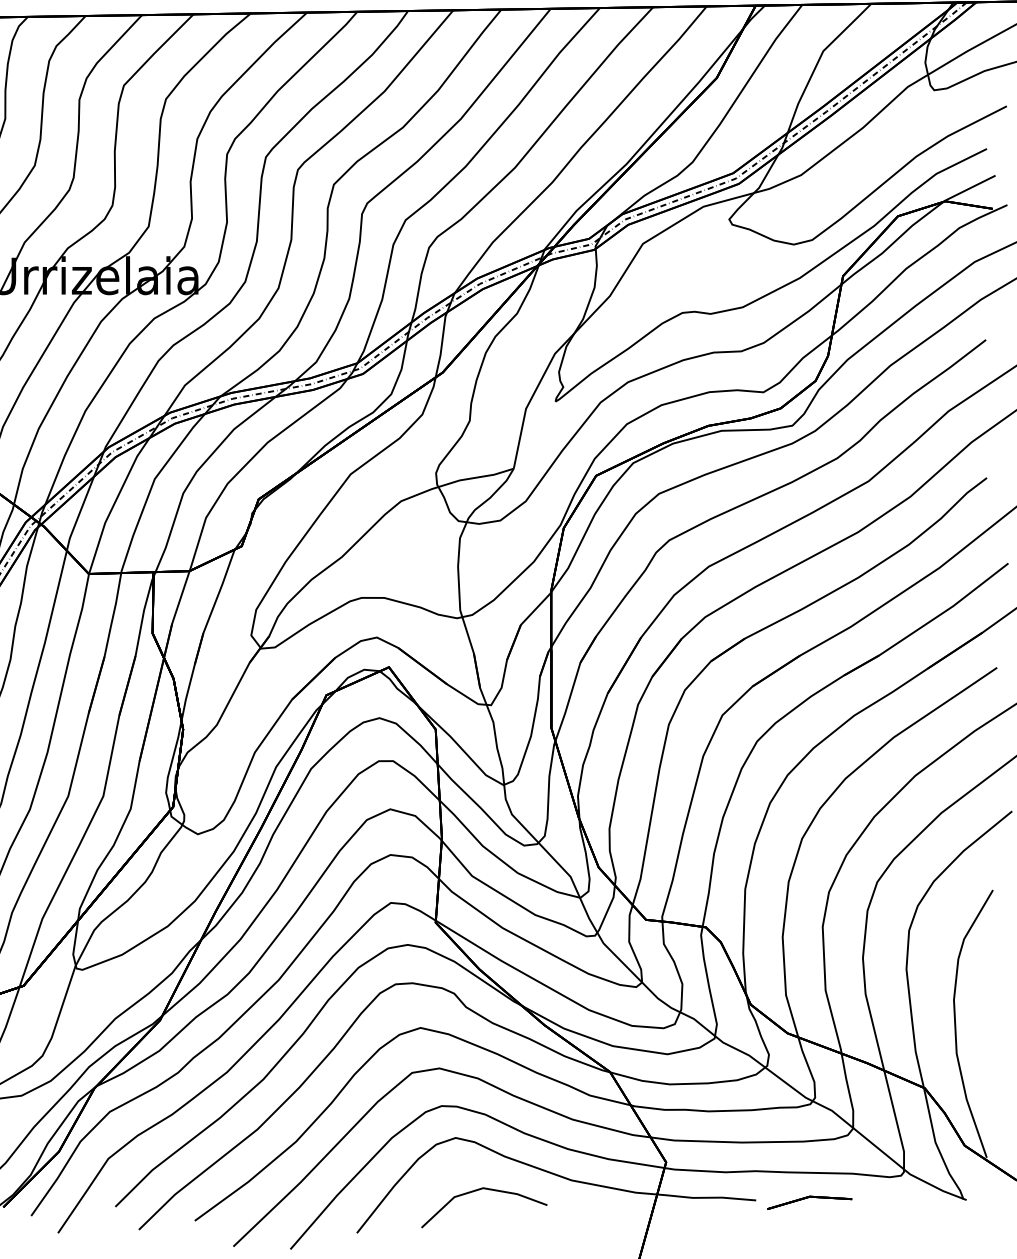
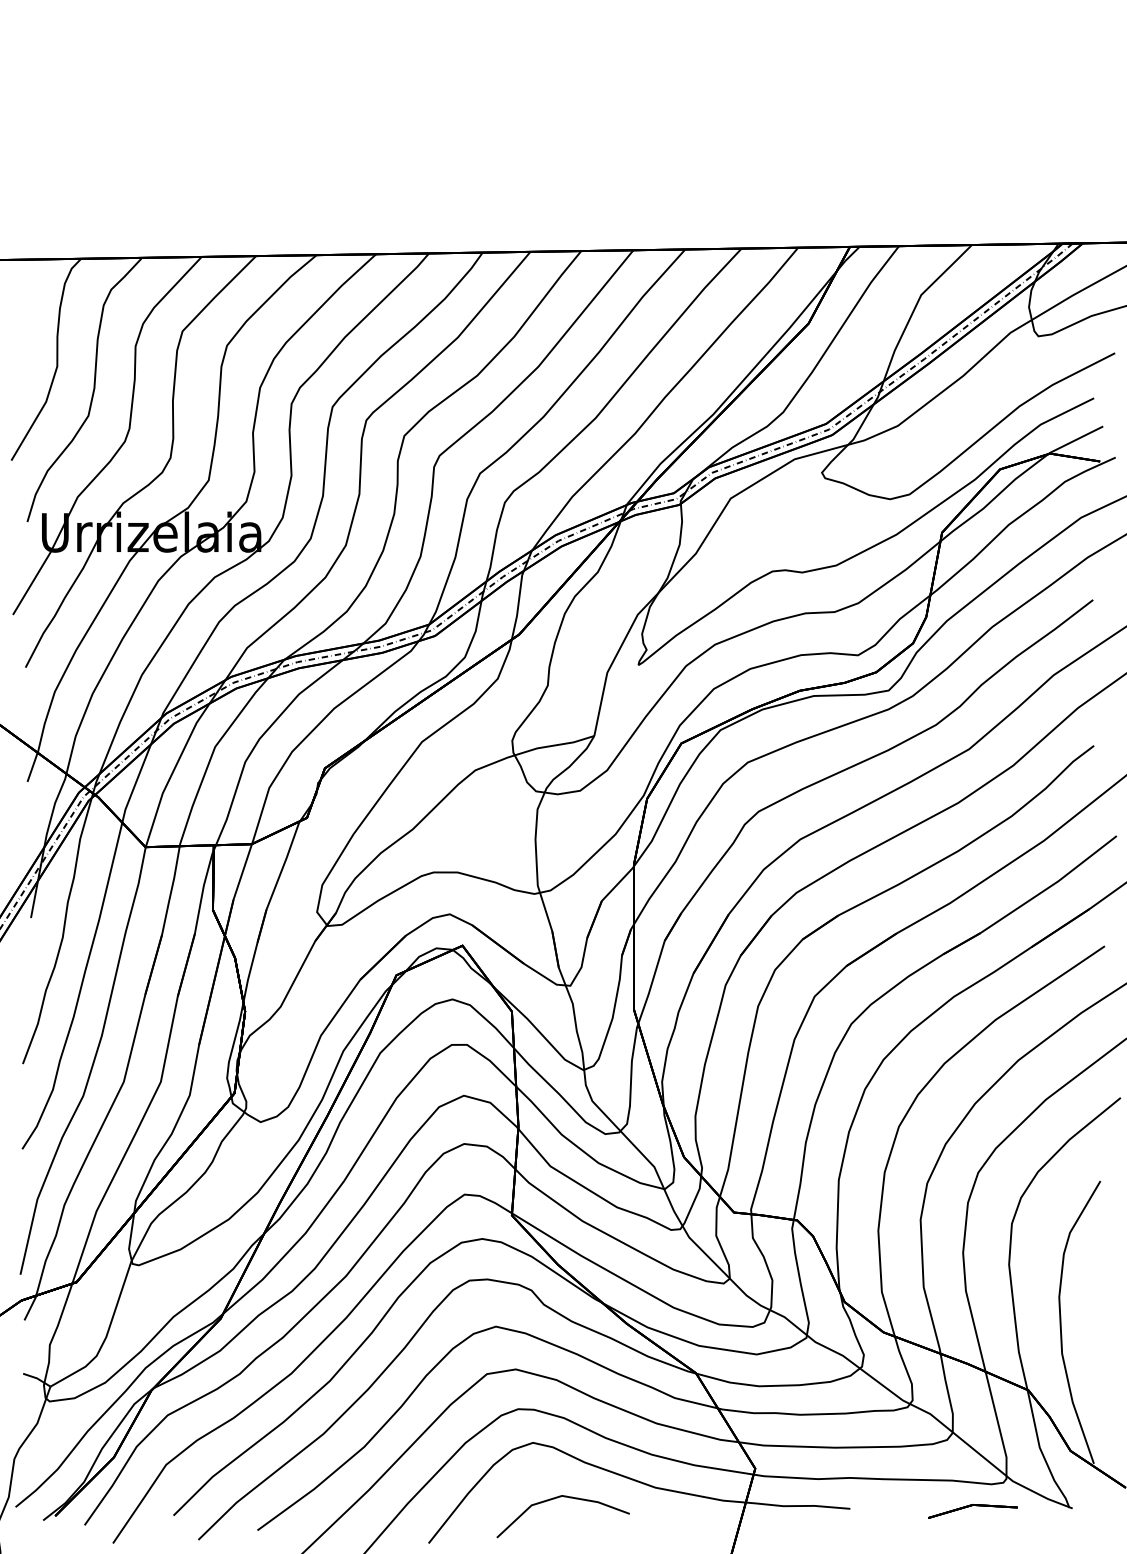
part: (809, 1202) -> (972, 1511), moved

